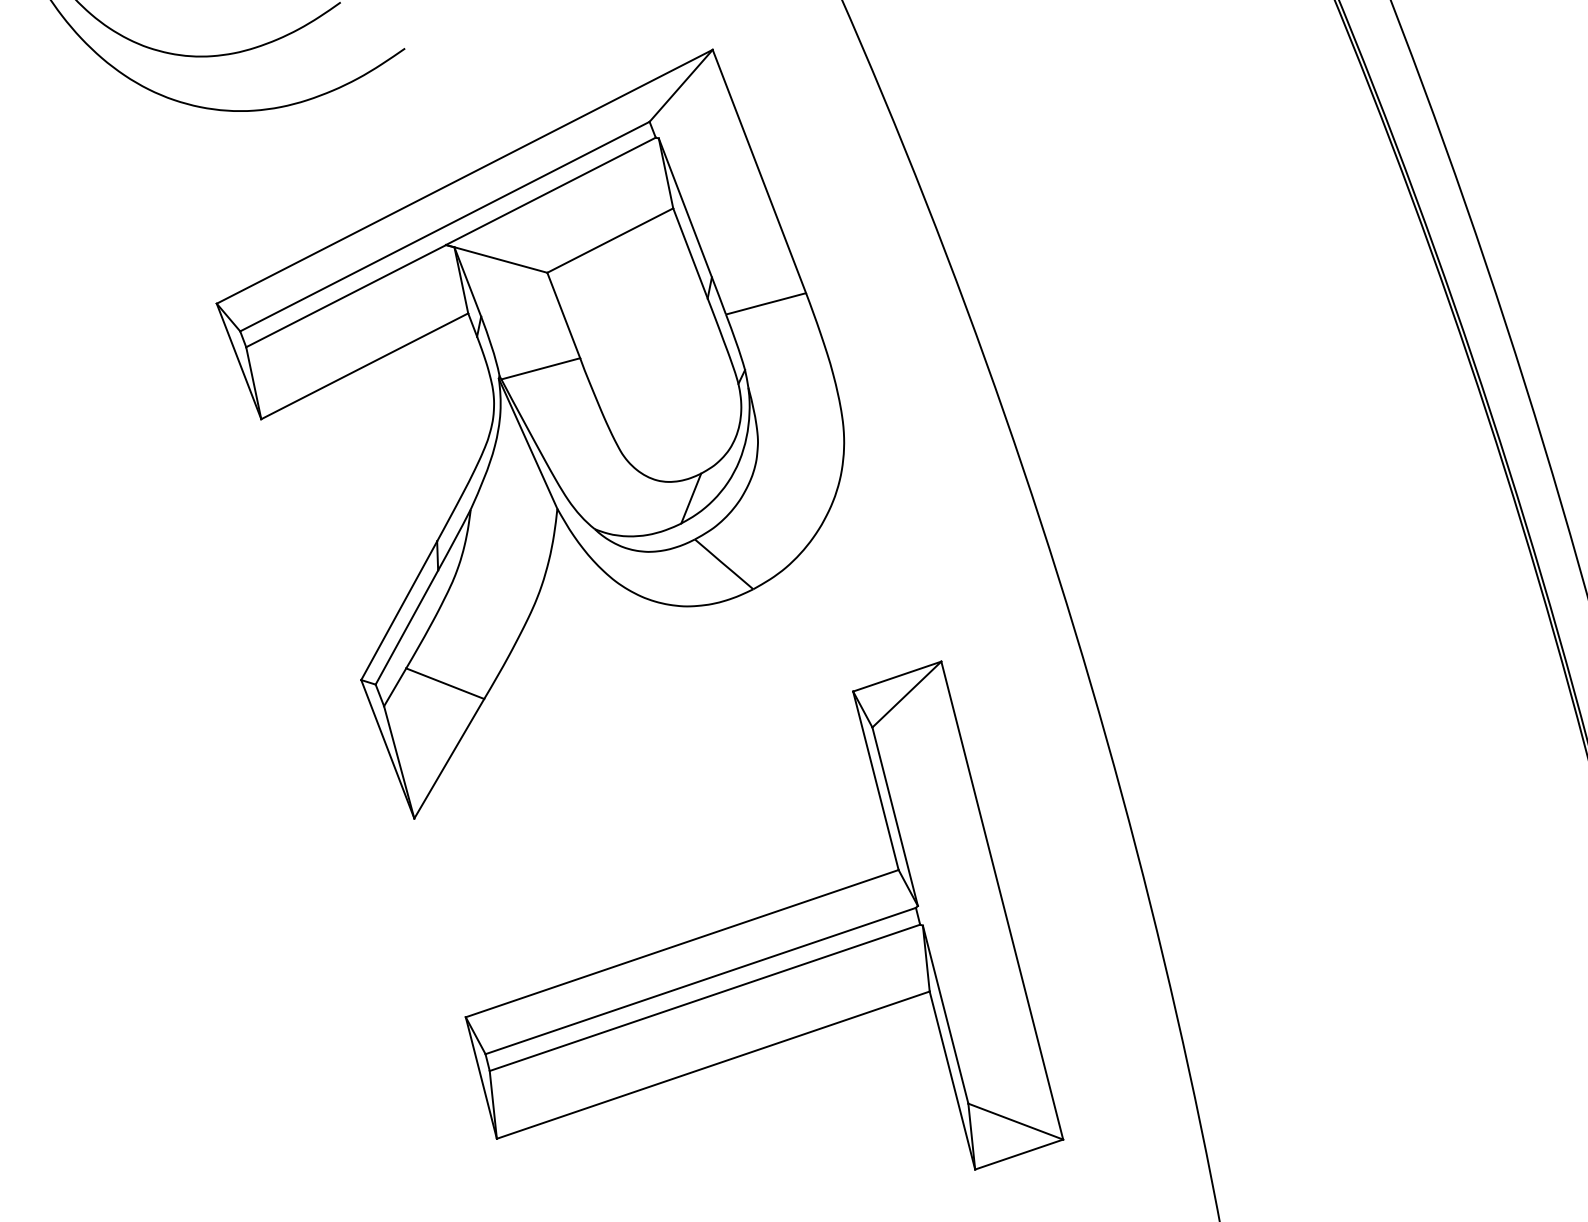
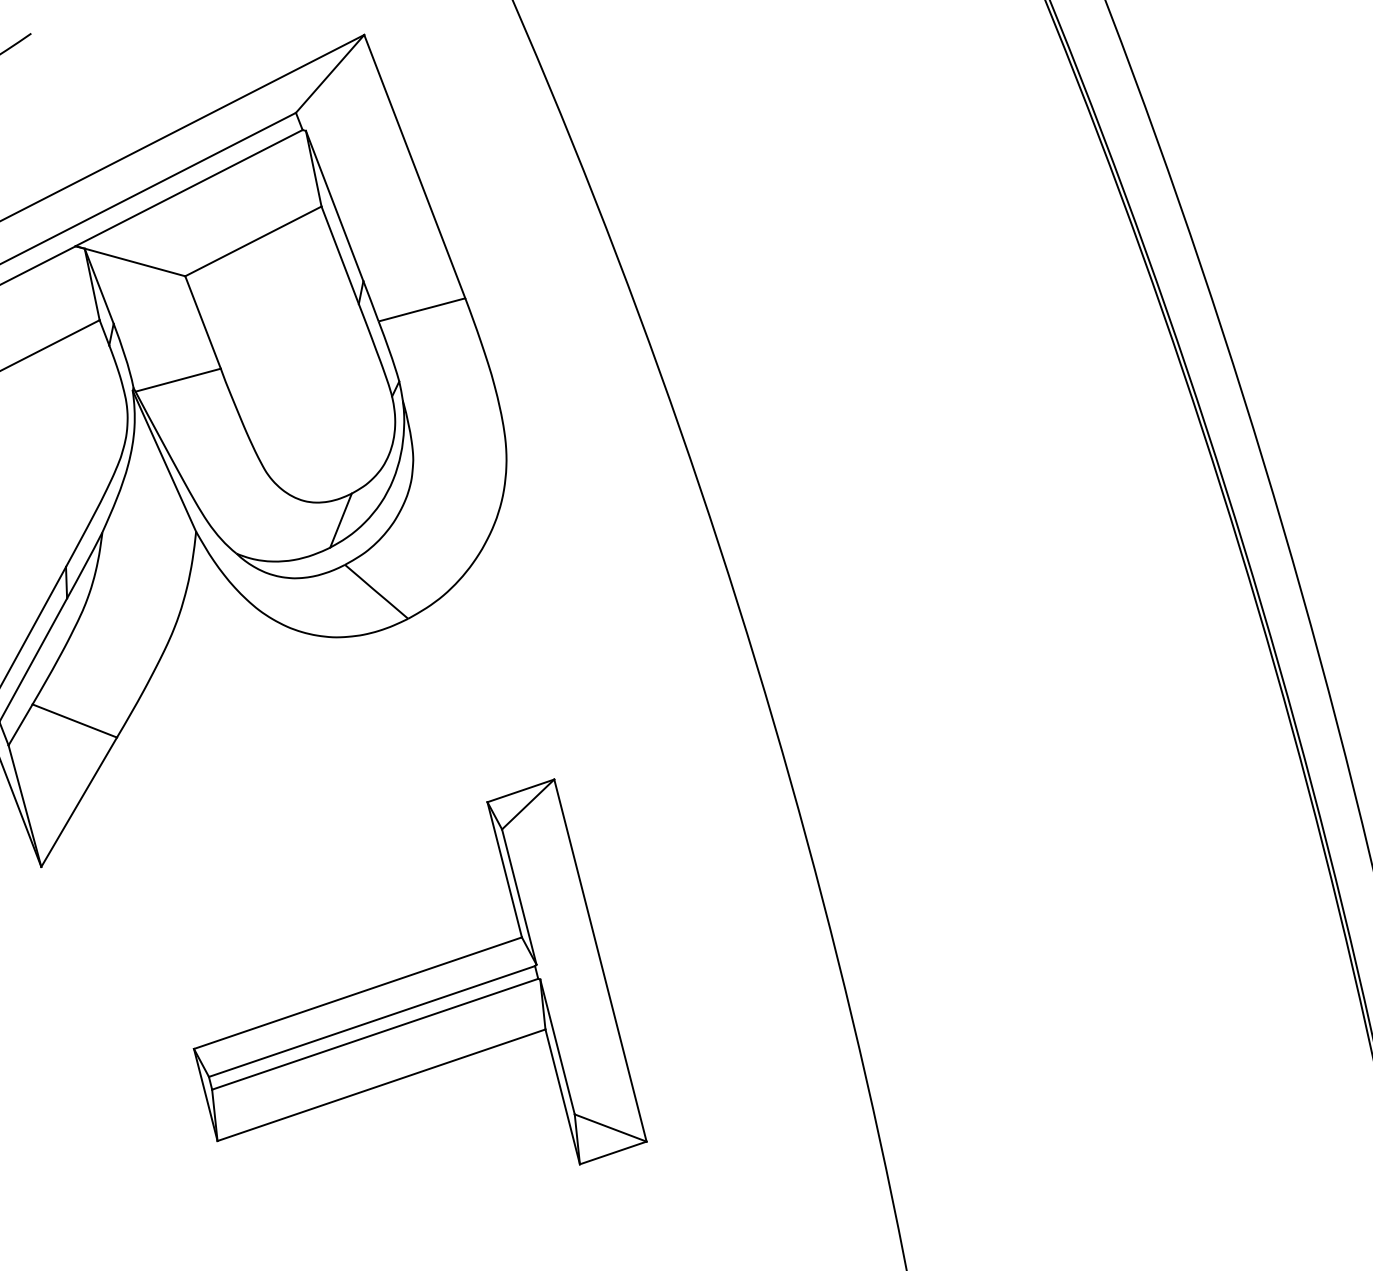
part: (764, 915) -> (420, 971), size x0.7

